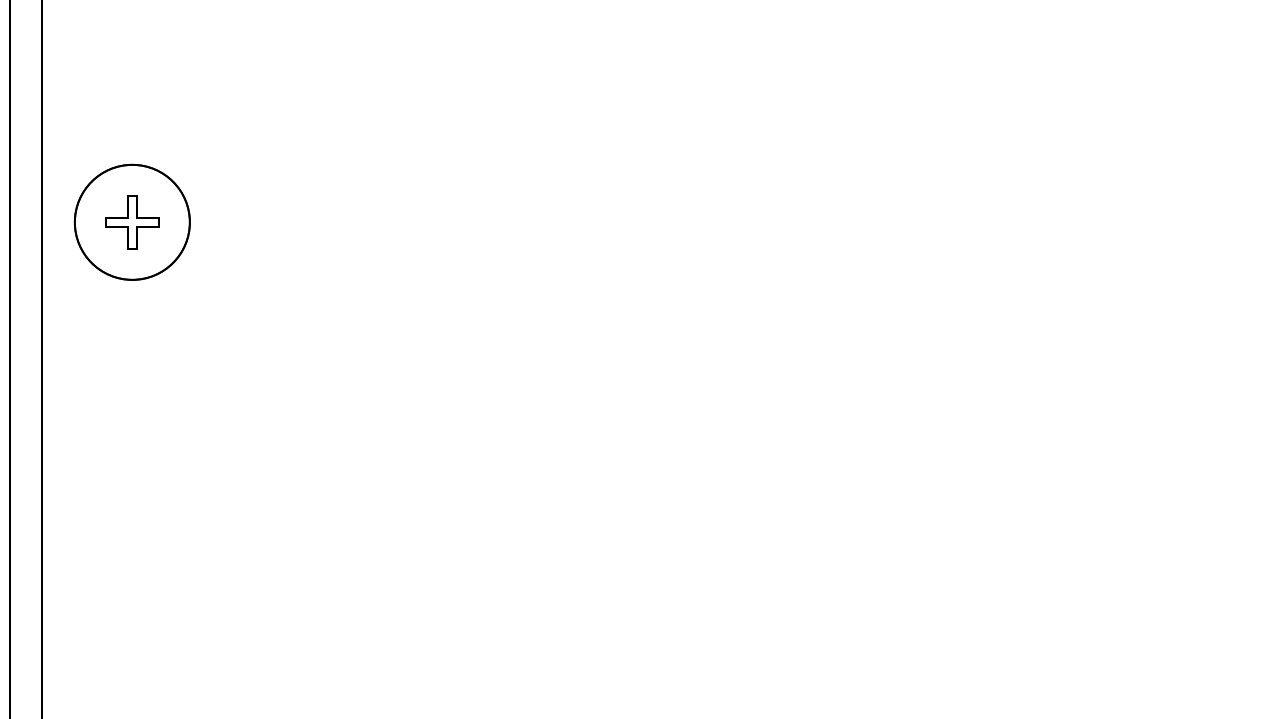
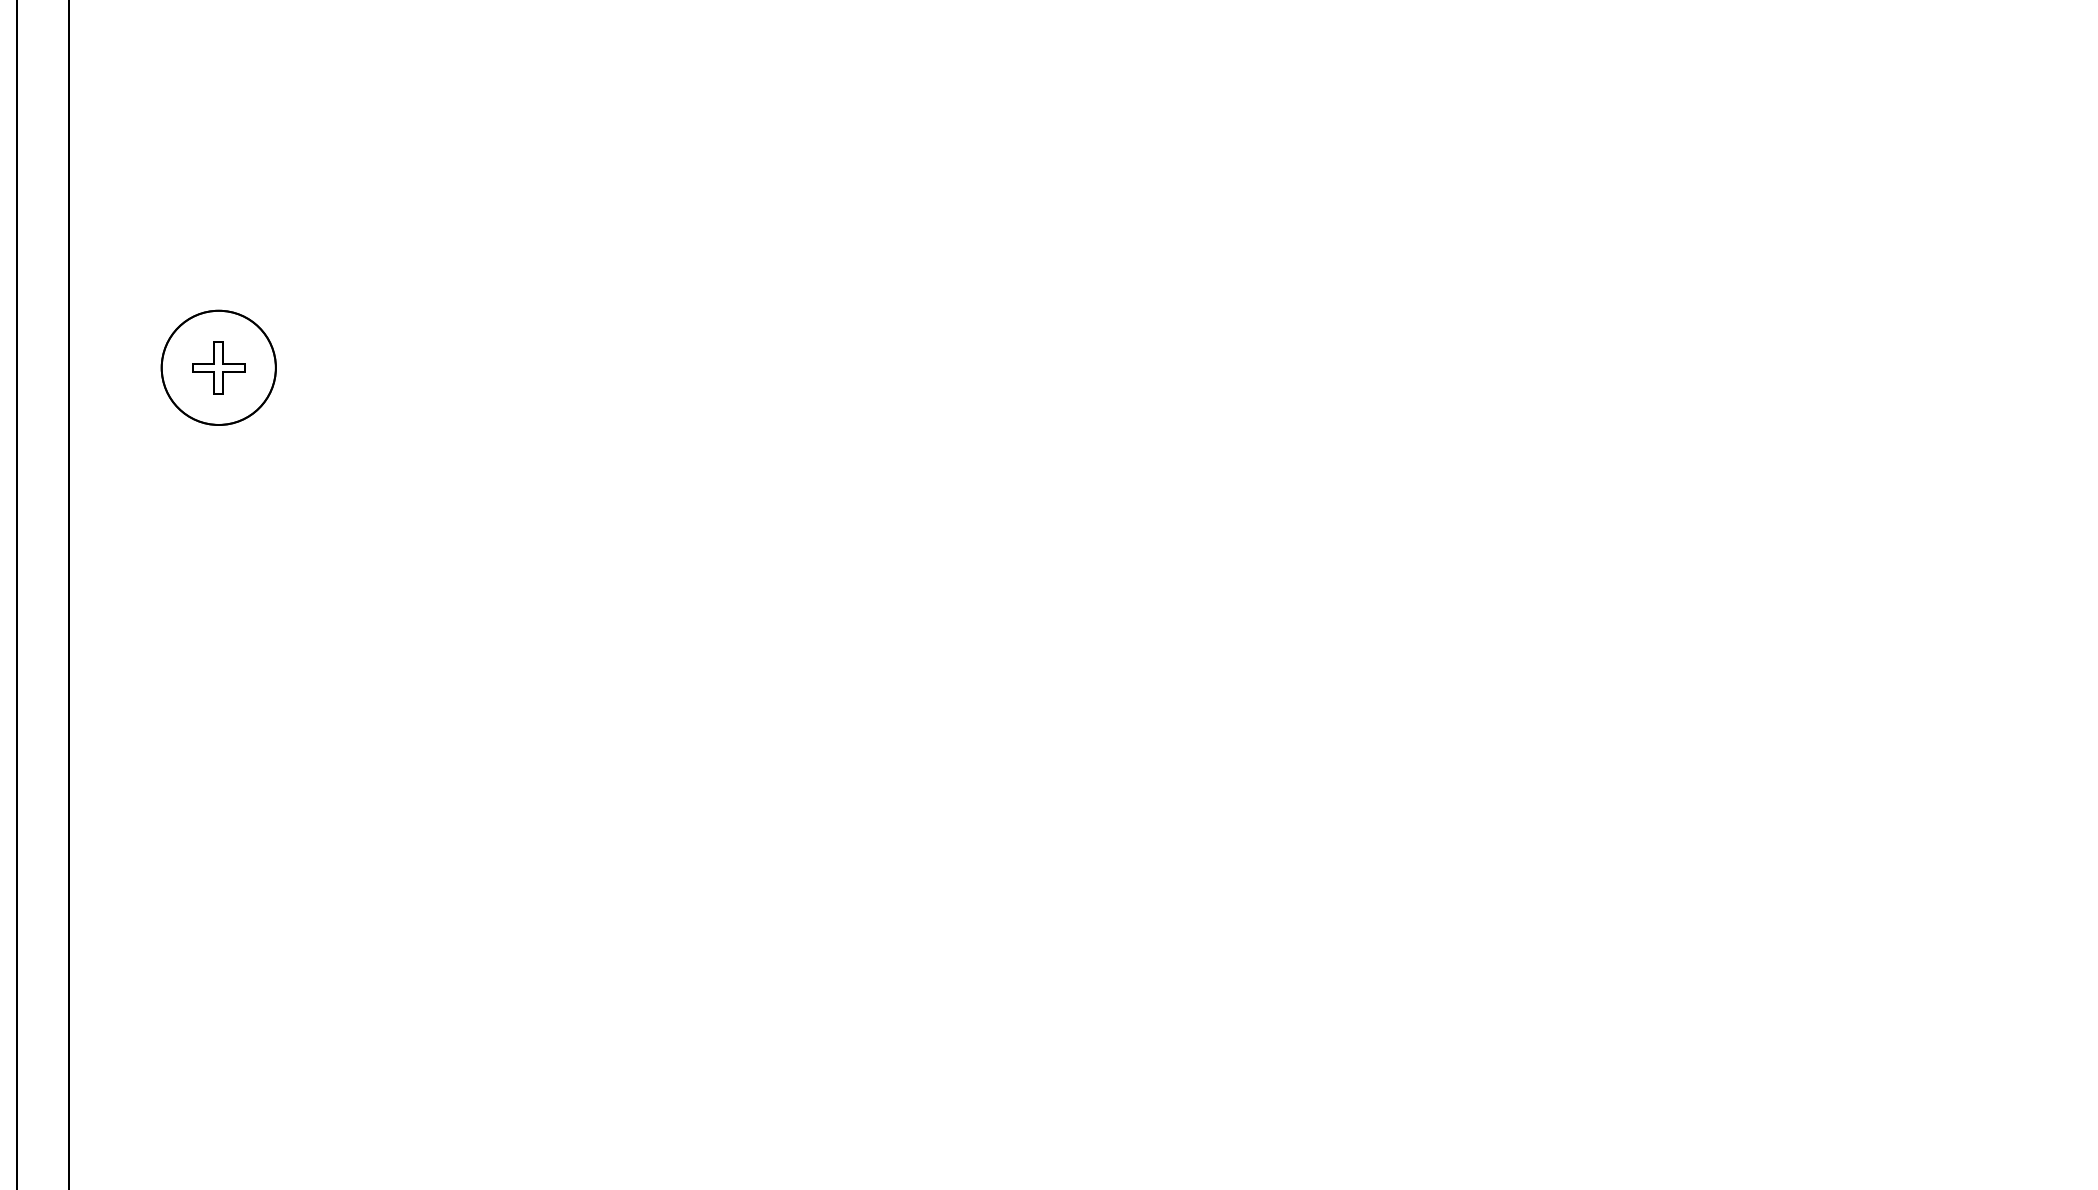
part: (131, 221) -> (217, 366), size x0.6

